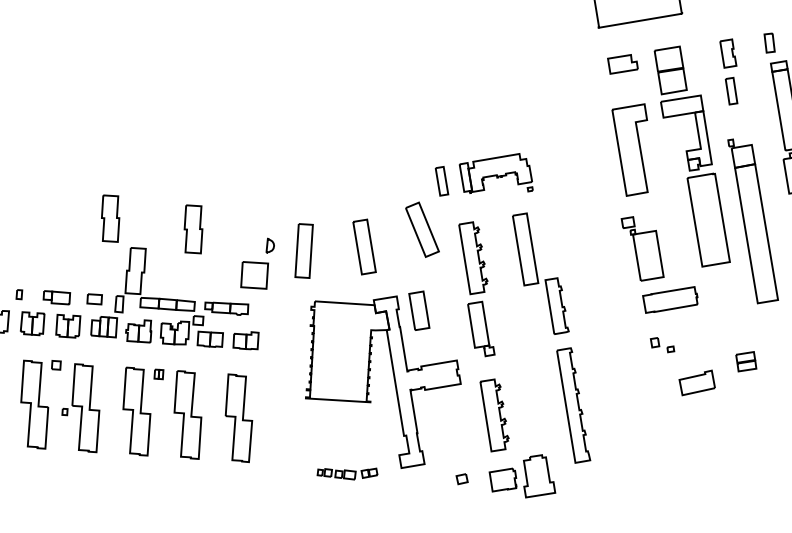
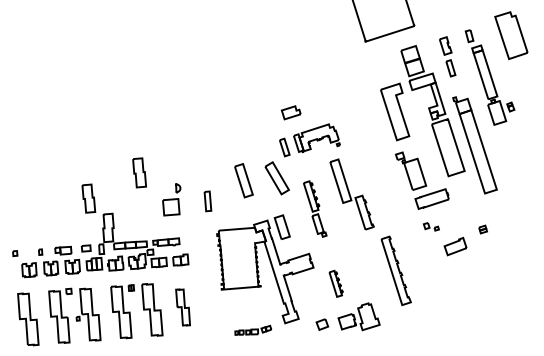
part: (621, 64) -> (290, 112), moved
part: (193, 228) -> (139, 172), moved
part: (363, 246) -> (243, 180), moved
part: (303, 251) -> (207, 201), size x0.6
part: (256, 262) -> (171, 199), moved
part: (477, 287) -> (315, 208), size x0.7
part: (745, 361) -> (482, 229), size x0.6
part: (572, 404) -> (395, 270), moved
part: (492, 414) -> (335, 283), size x0.6
part: (237, 418) -> (182, 307), size x0.7
part: (462, 478) -> (322, 324), size x1.6

